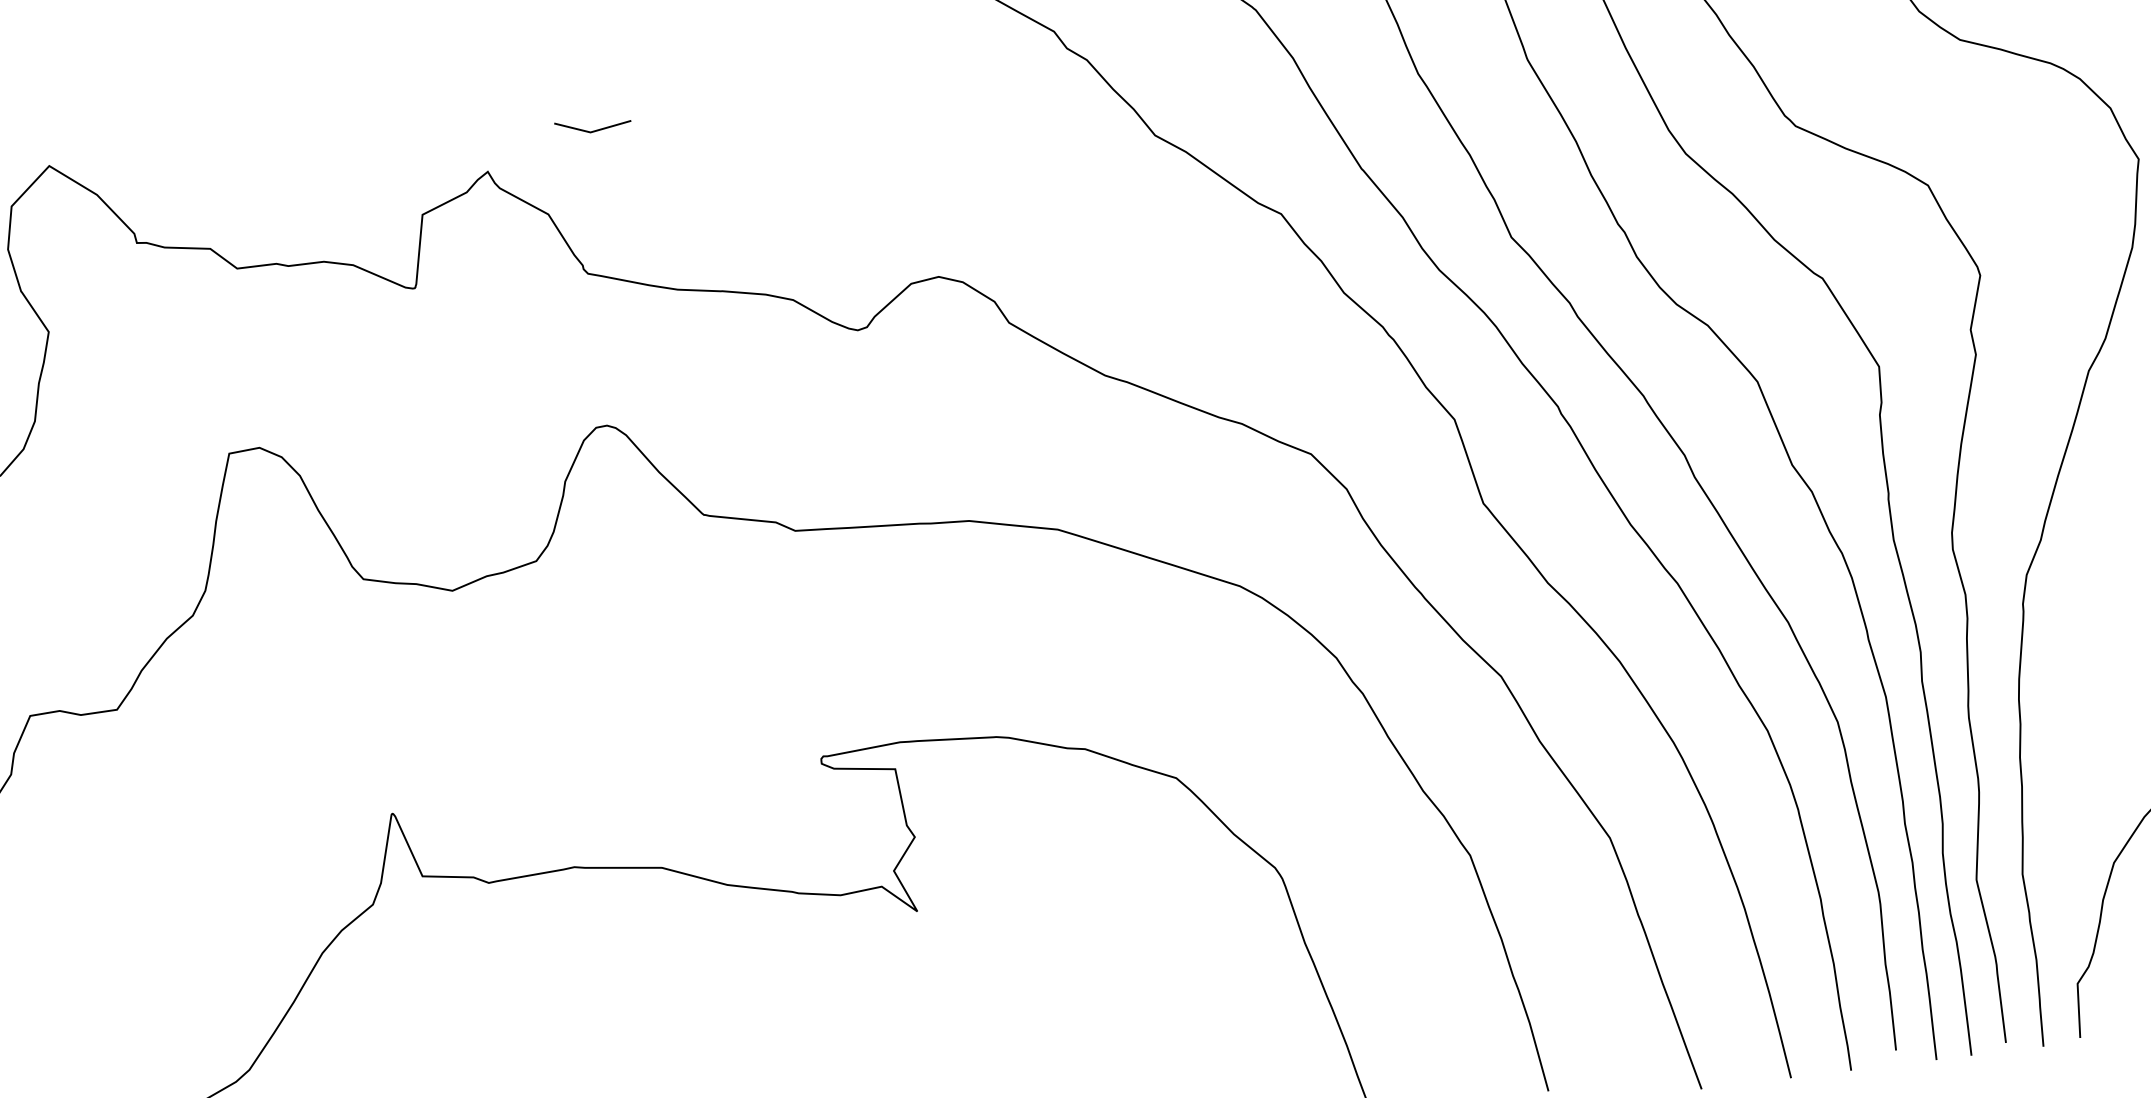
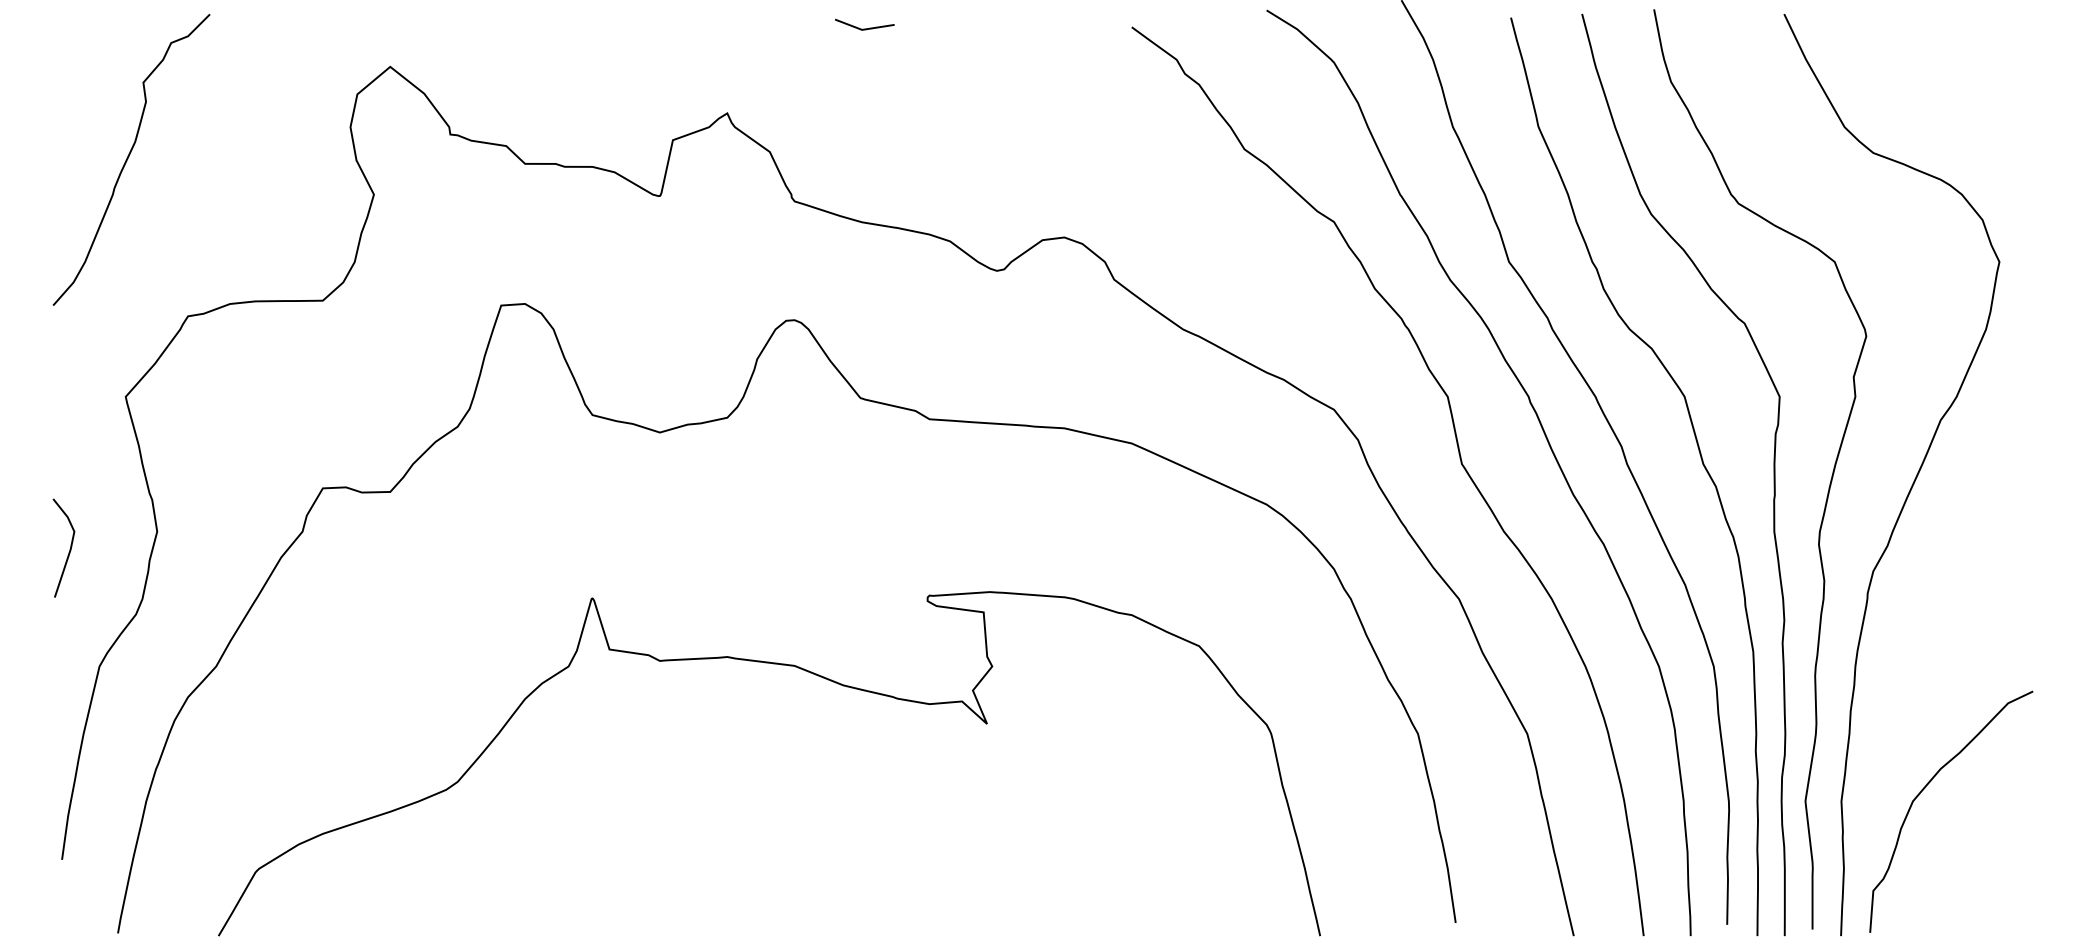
line: (593, 130) -> (864, 28), moved

